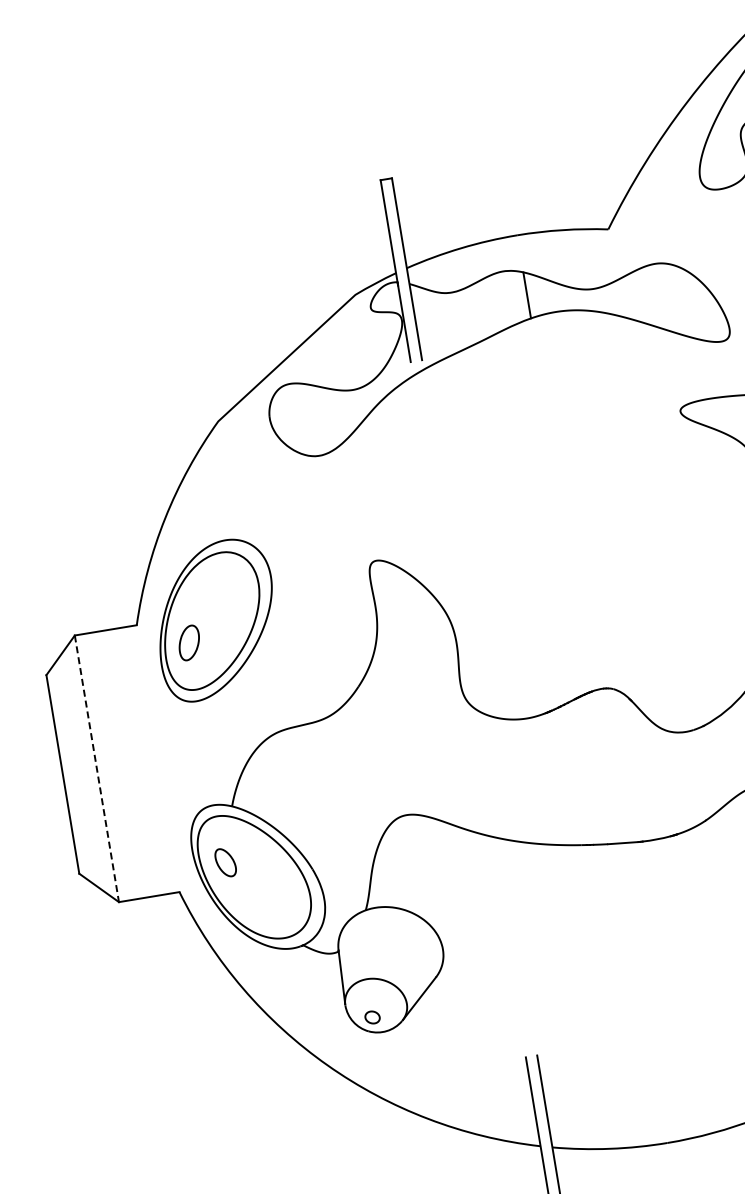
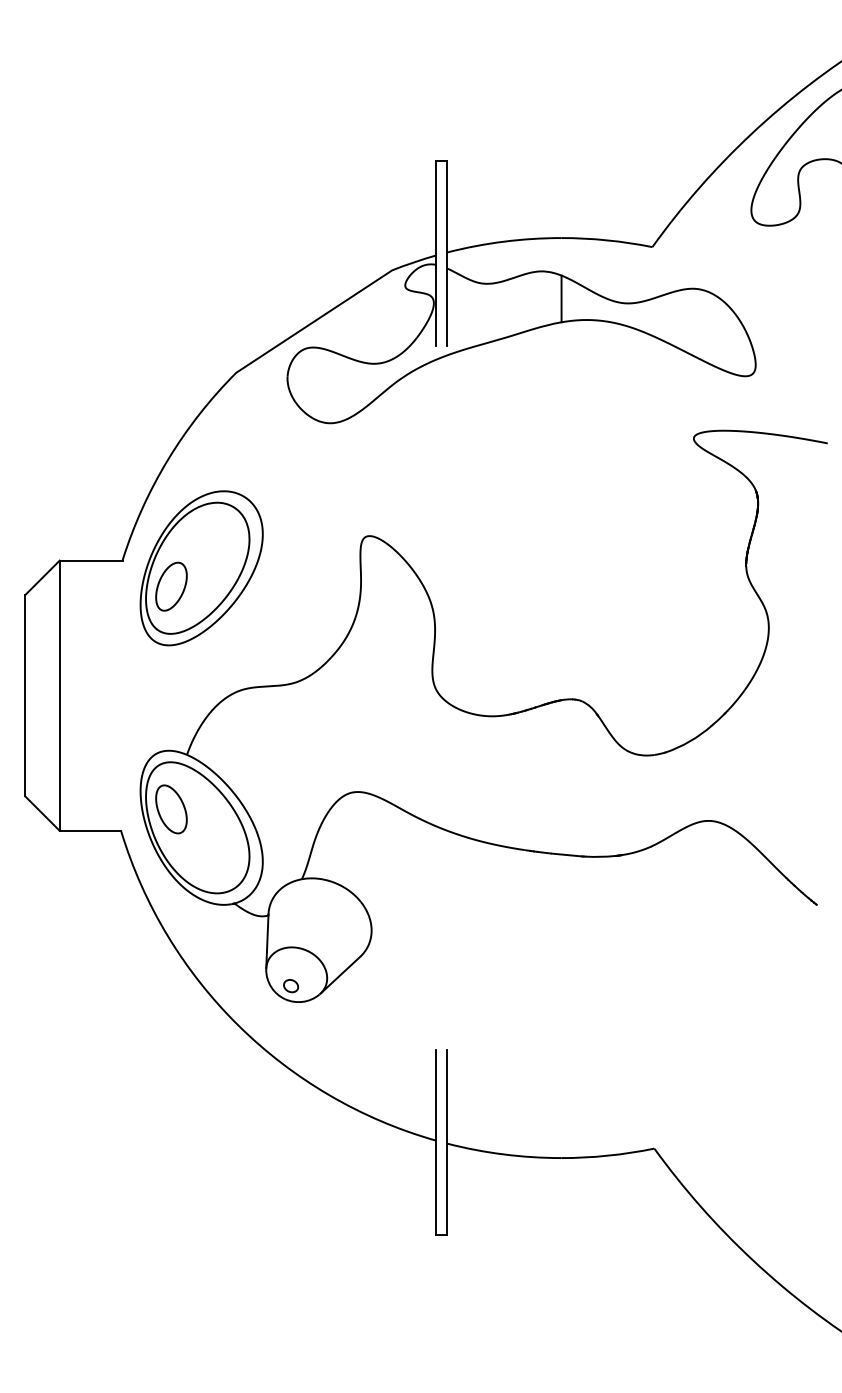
part: (189, 642) -> (171, 586), size x1.43
line: (96, 769) -> (59, 696), dashed -> solid
part: (225, 862) -> (171, 809), size x1.67

